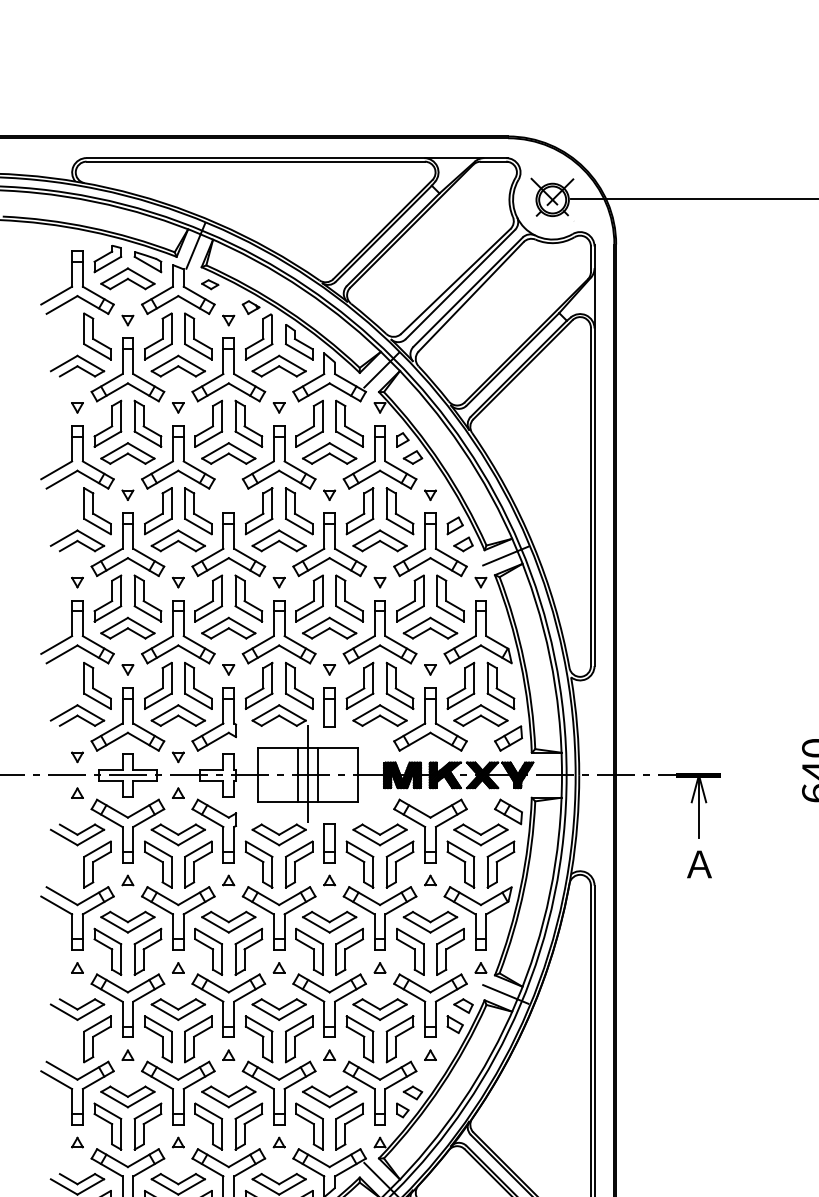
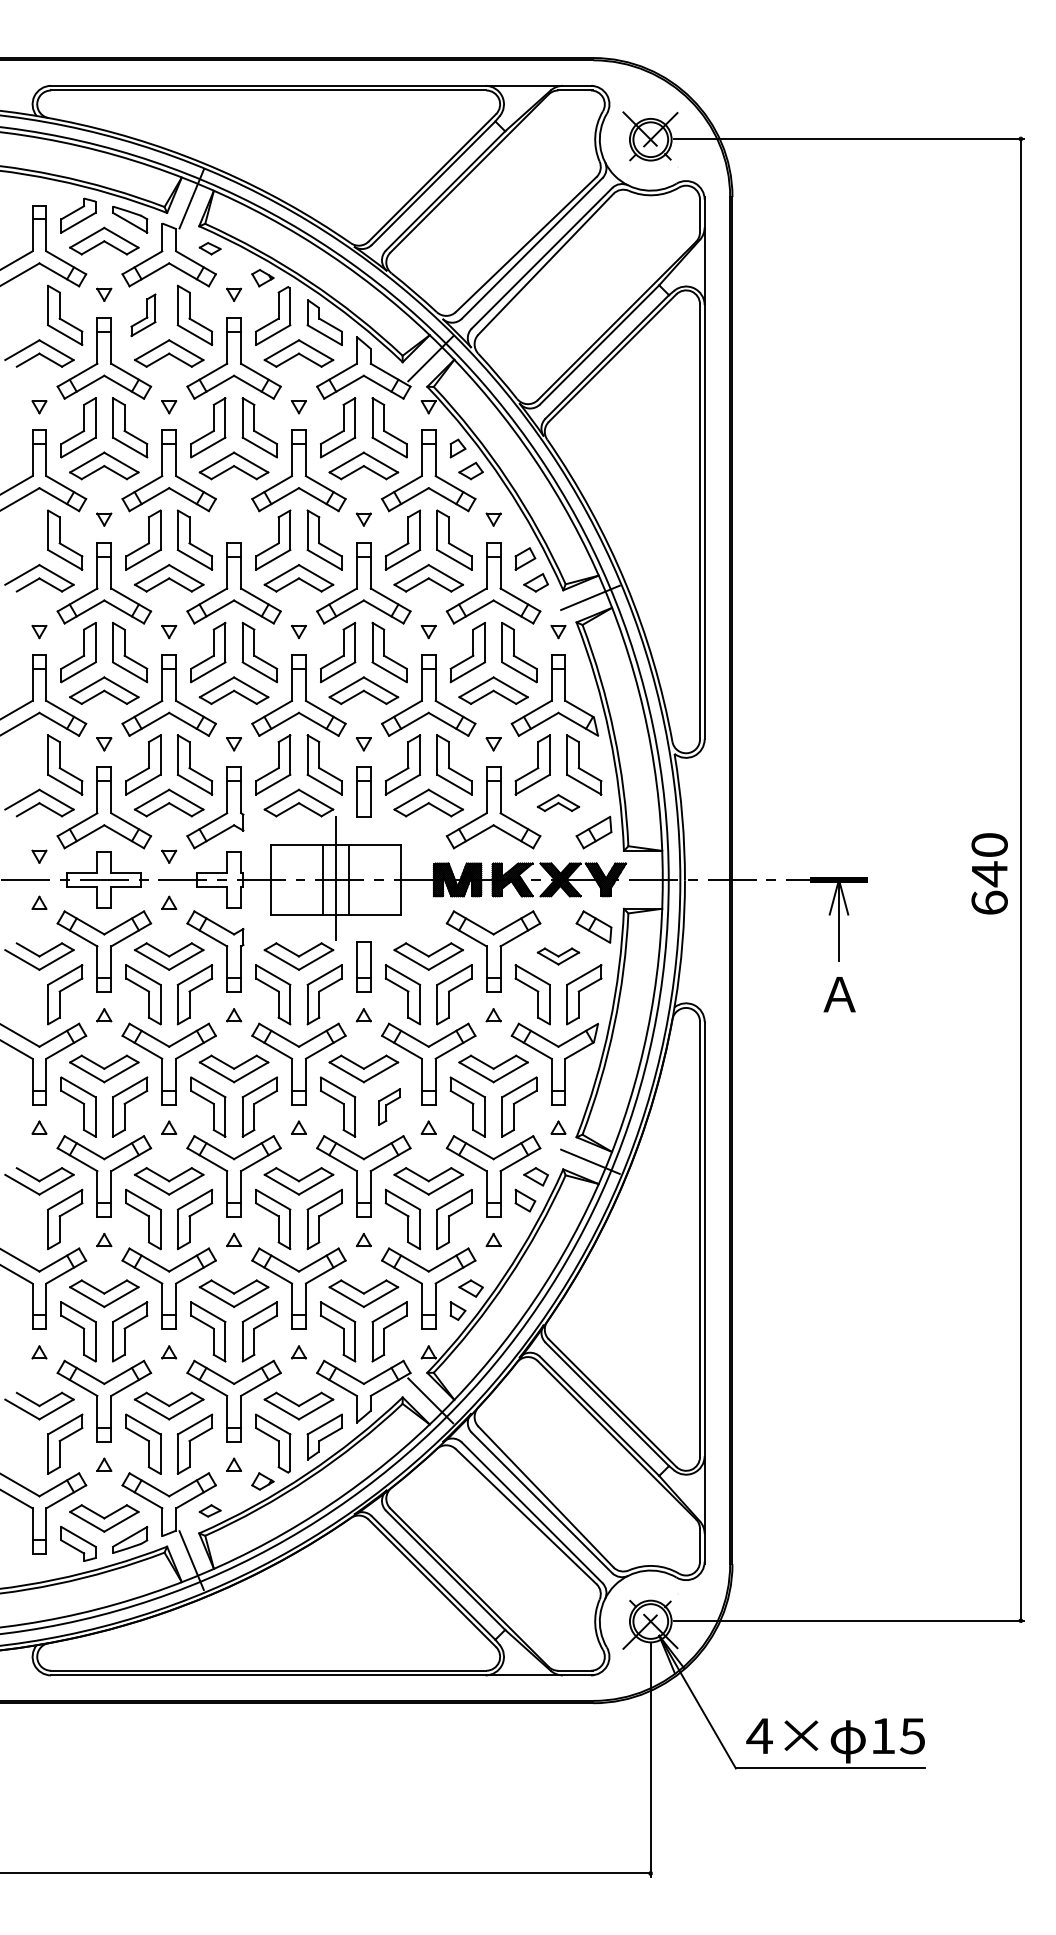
part: (158, 335) -> (143, 314), size x0.7
part: (480, 715) -> (558, 802), size x0.6
part: (480, 834) -> (558, 956), size x0.6
part: (349, 951) -> (389, 1106), size x0.6

